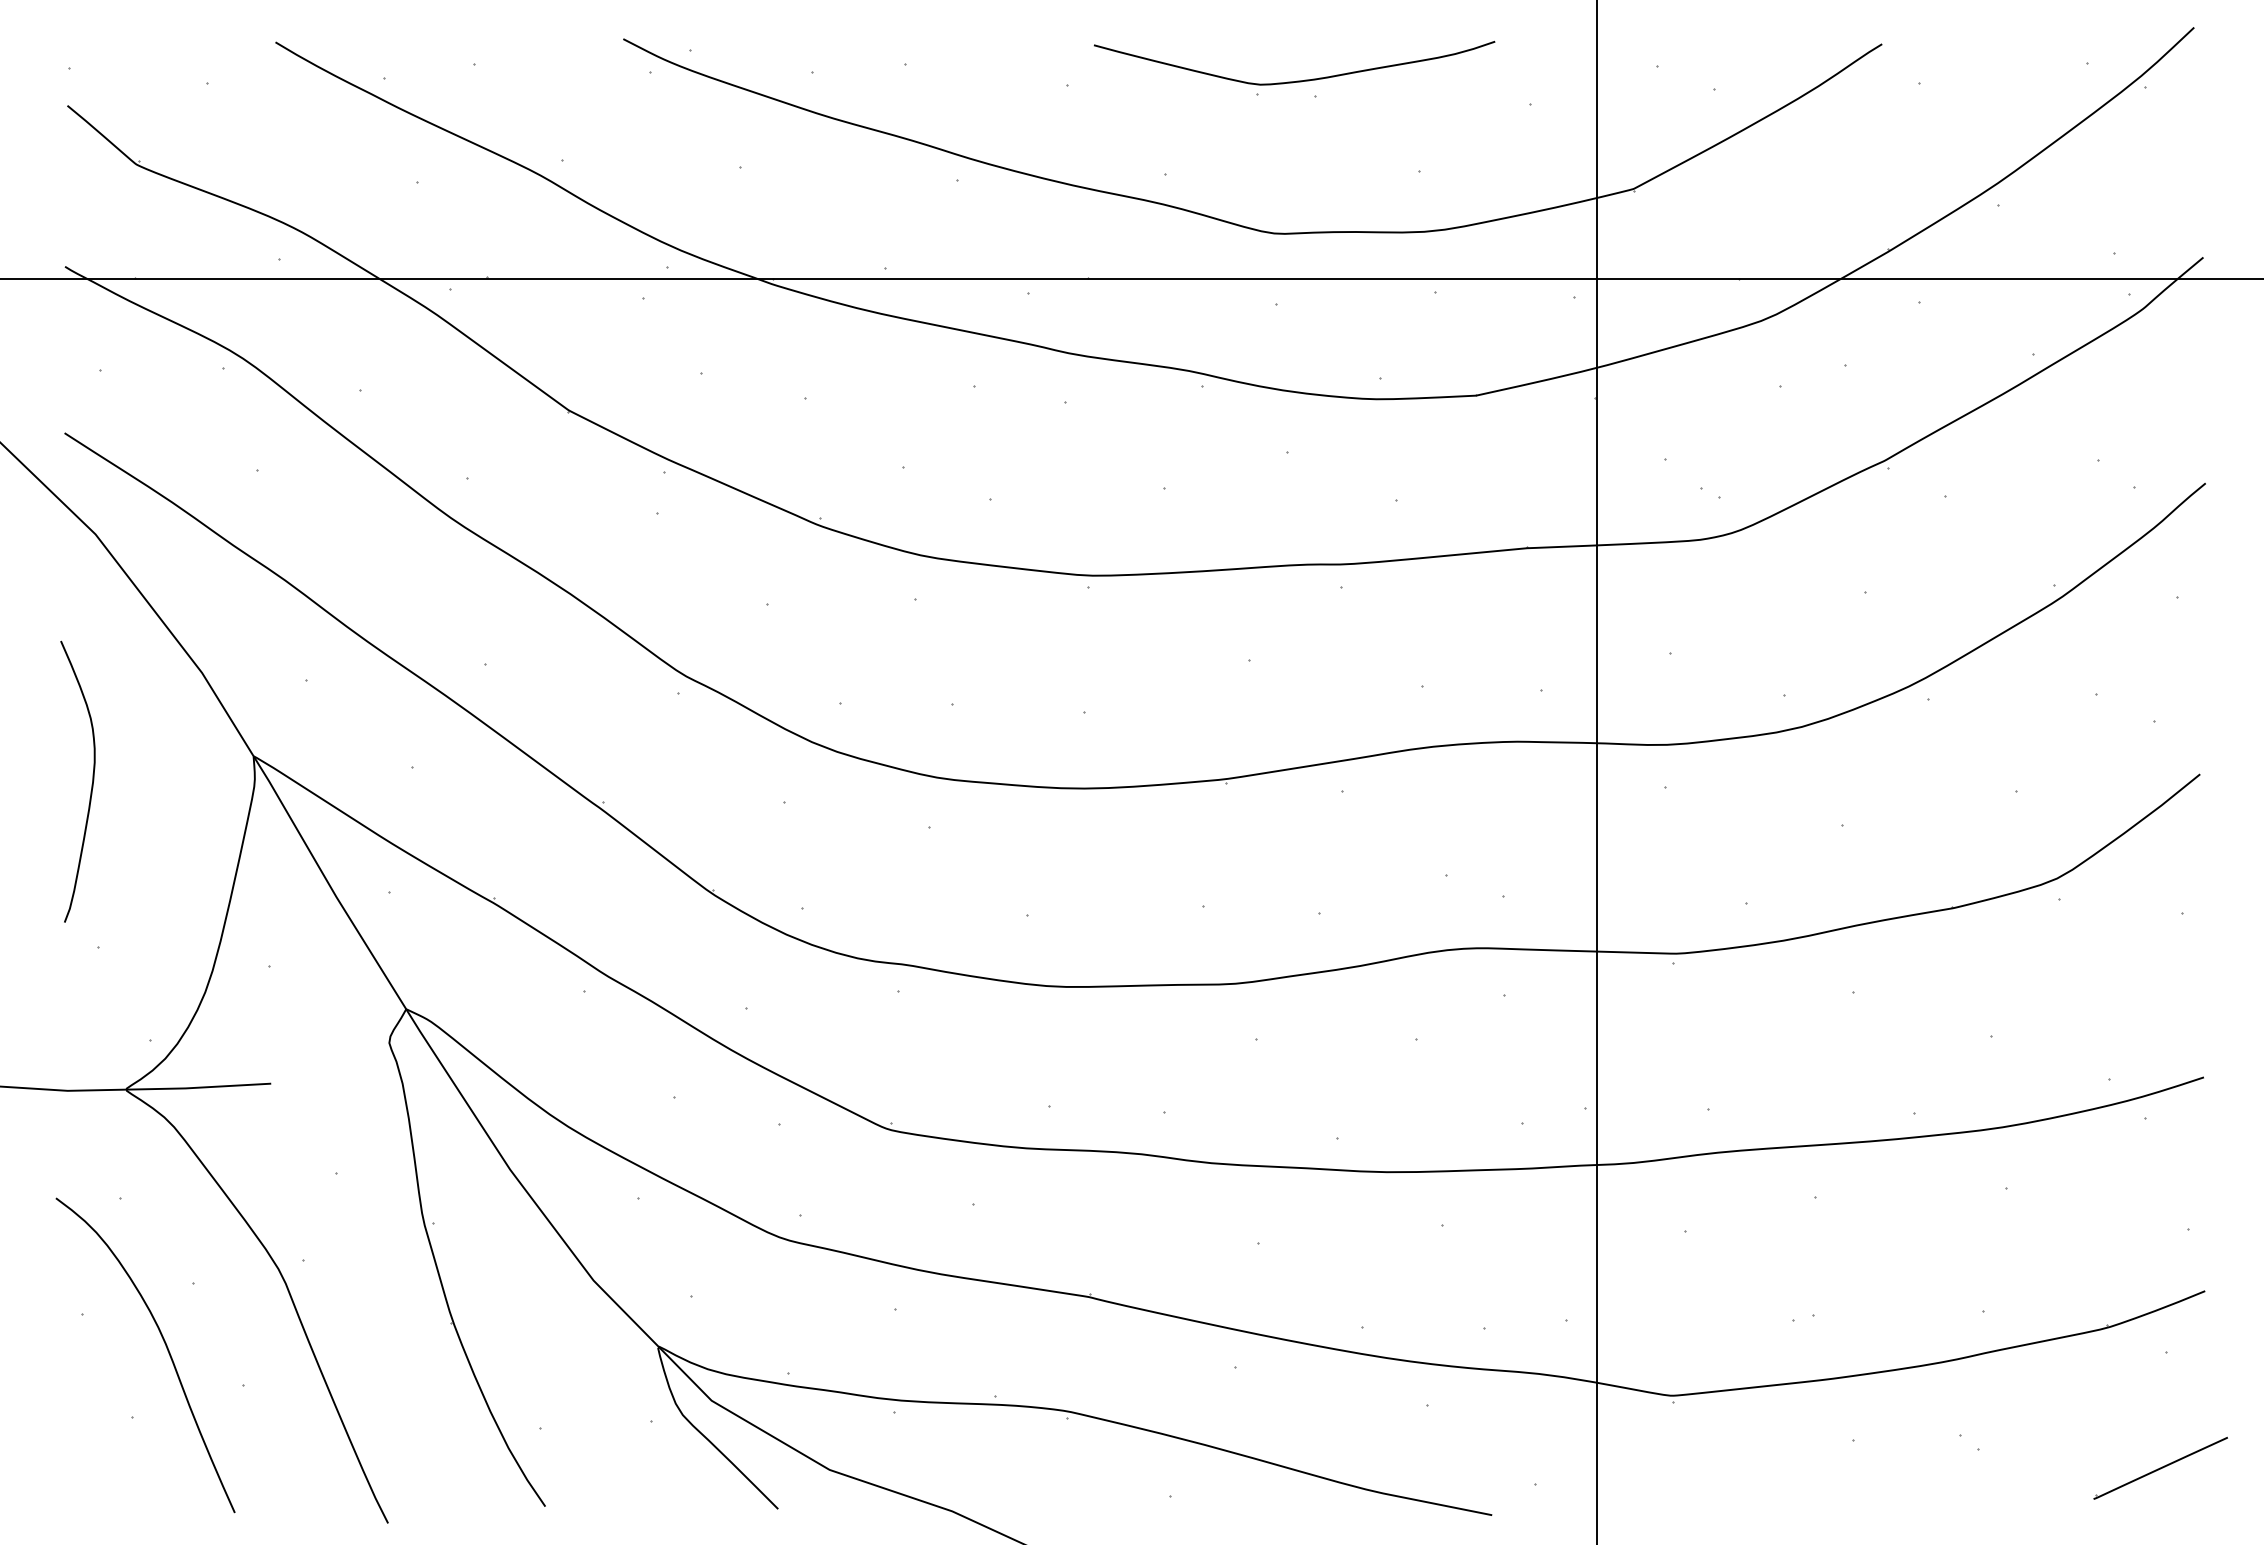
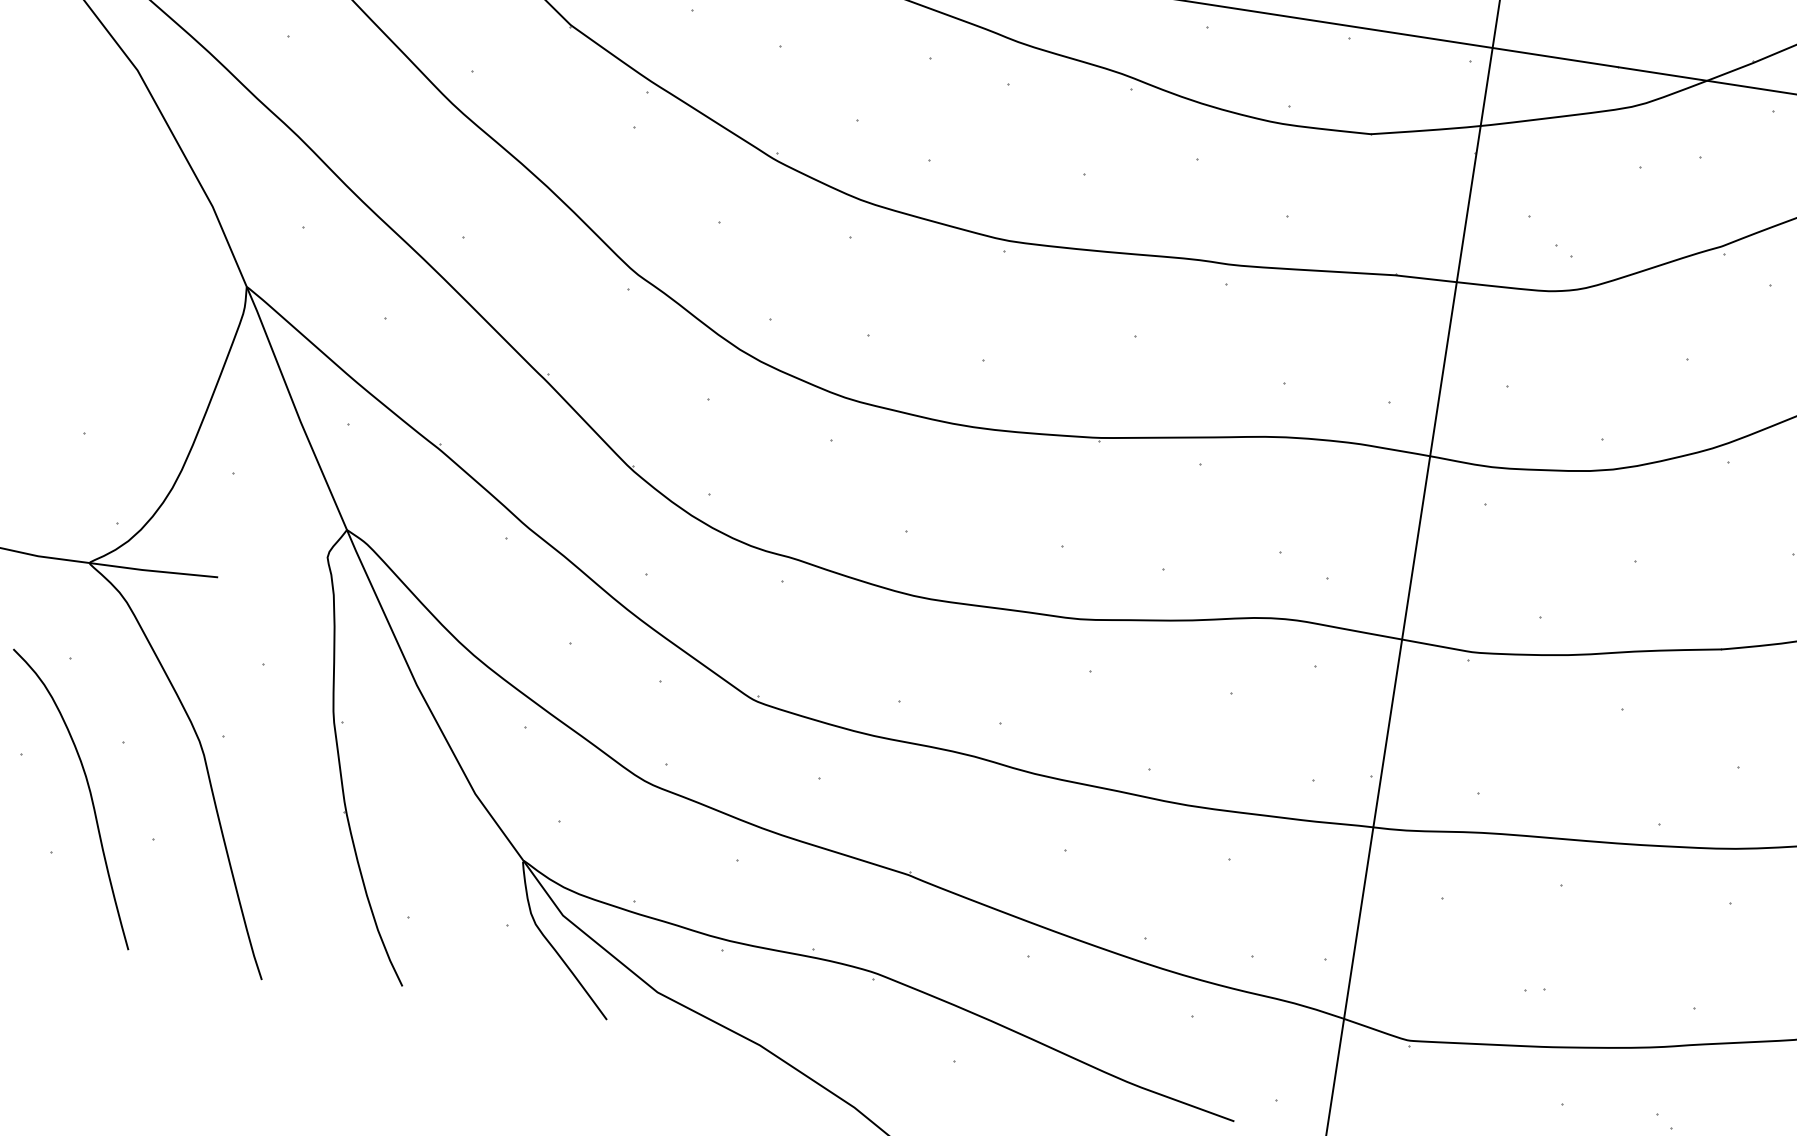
curve: (91, 784) -> (100, 289), removed

